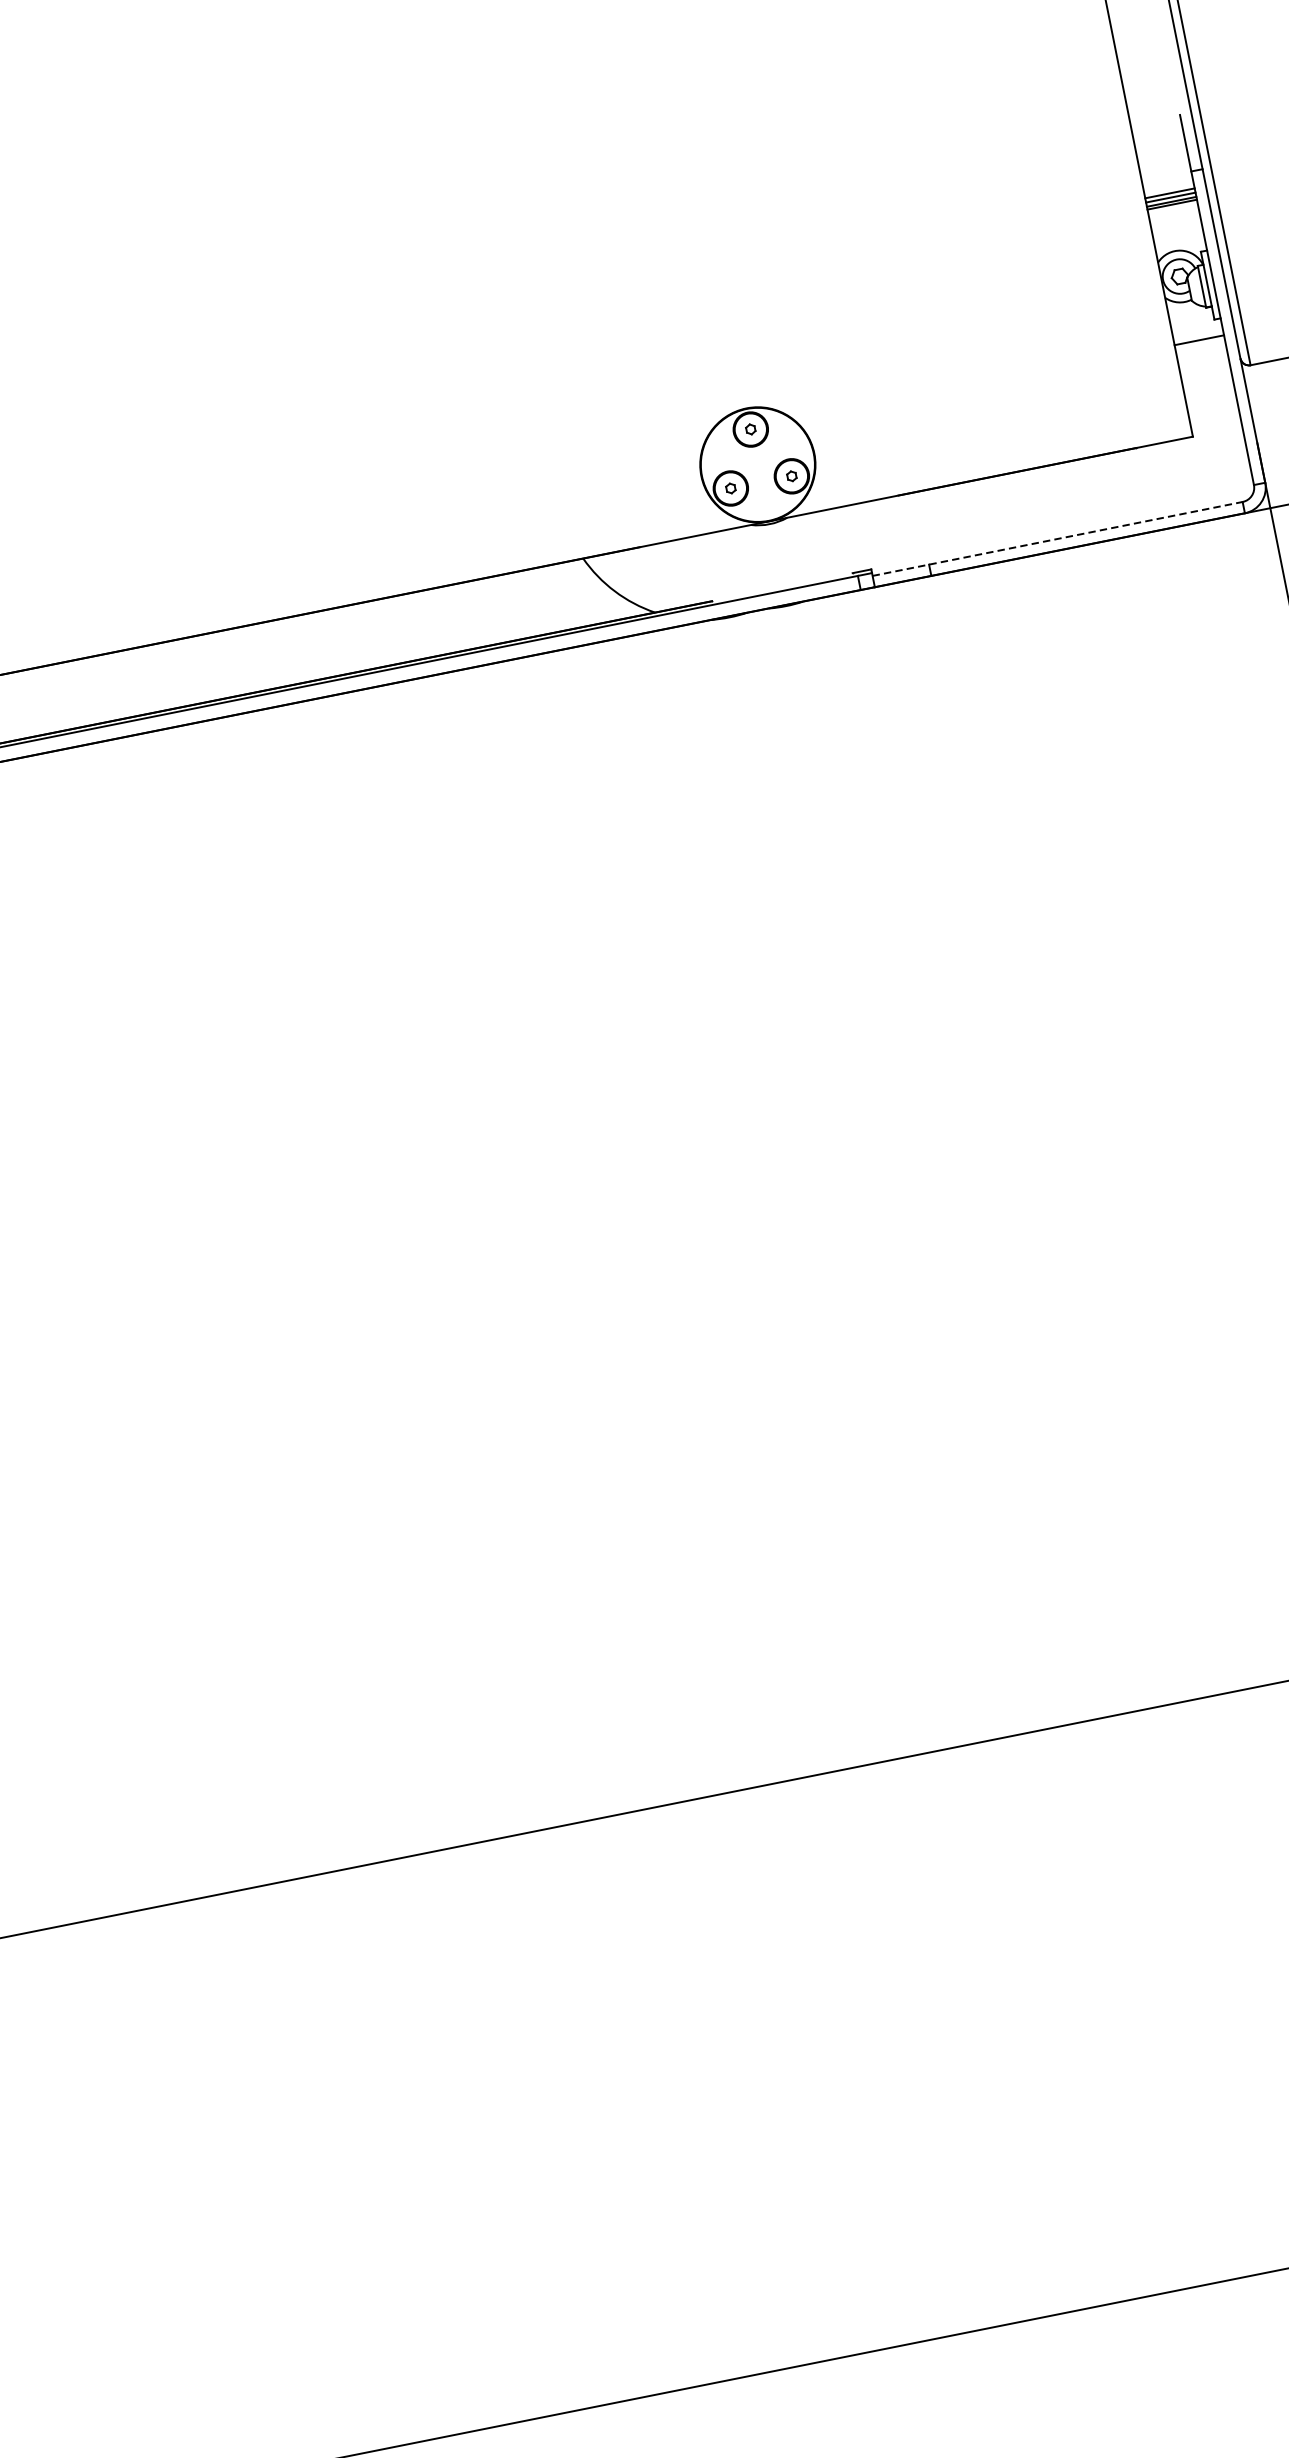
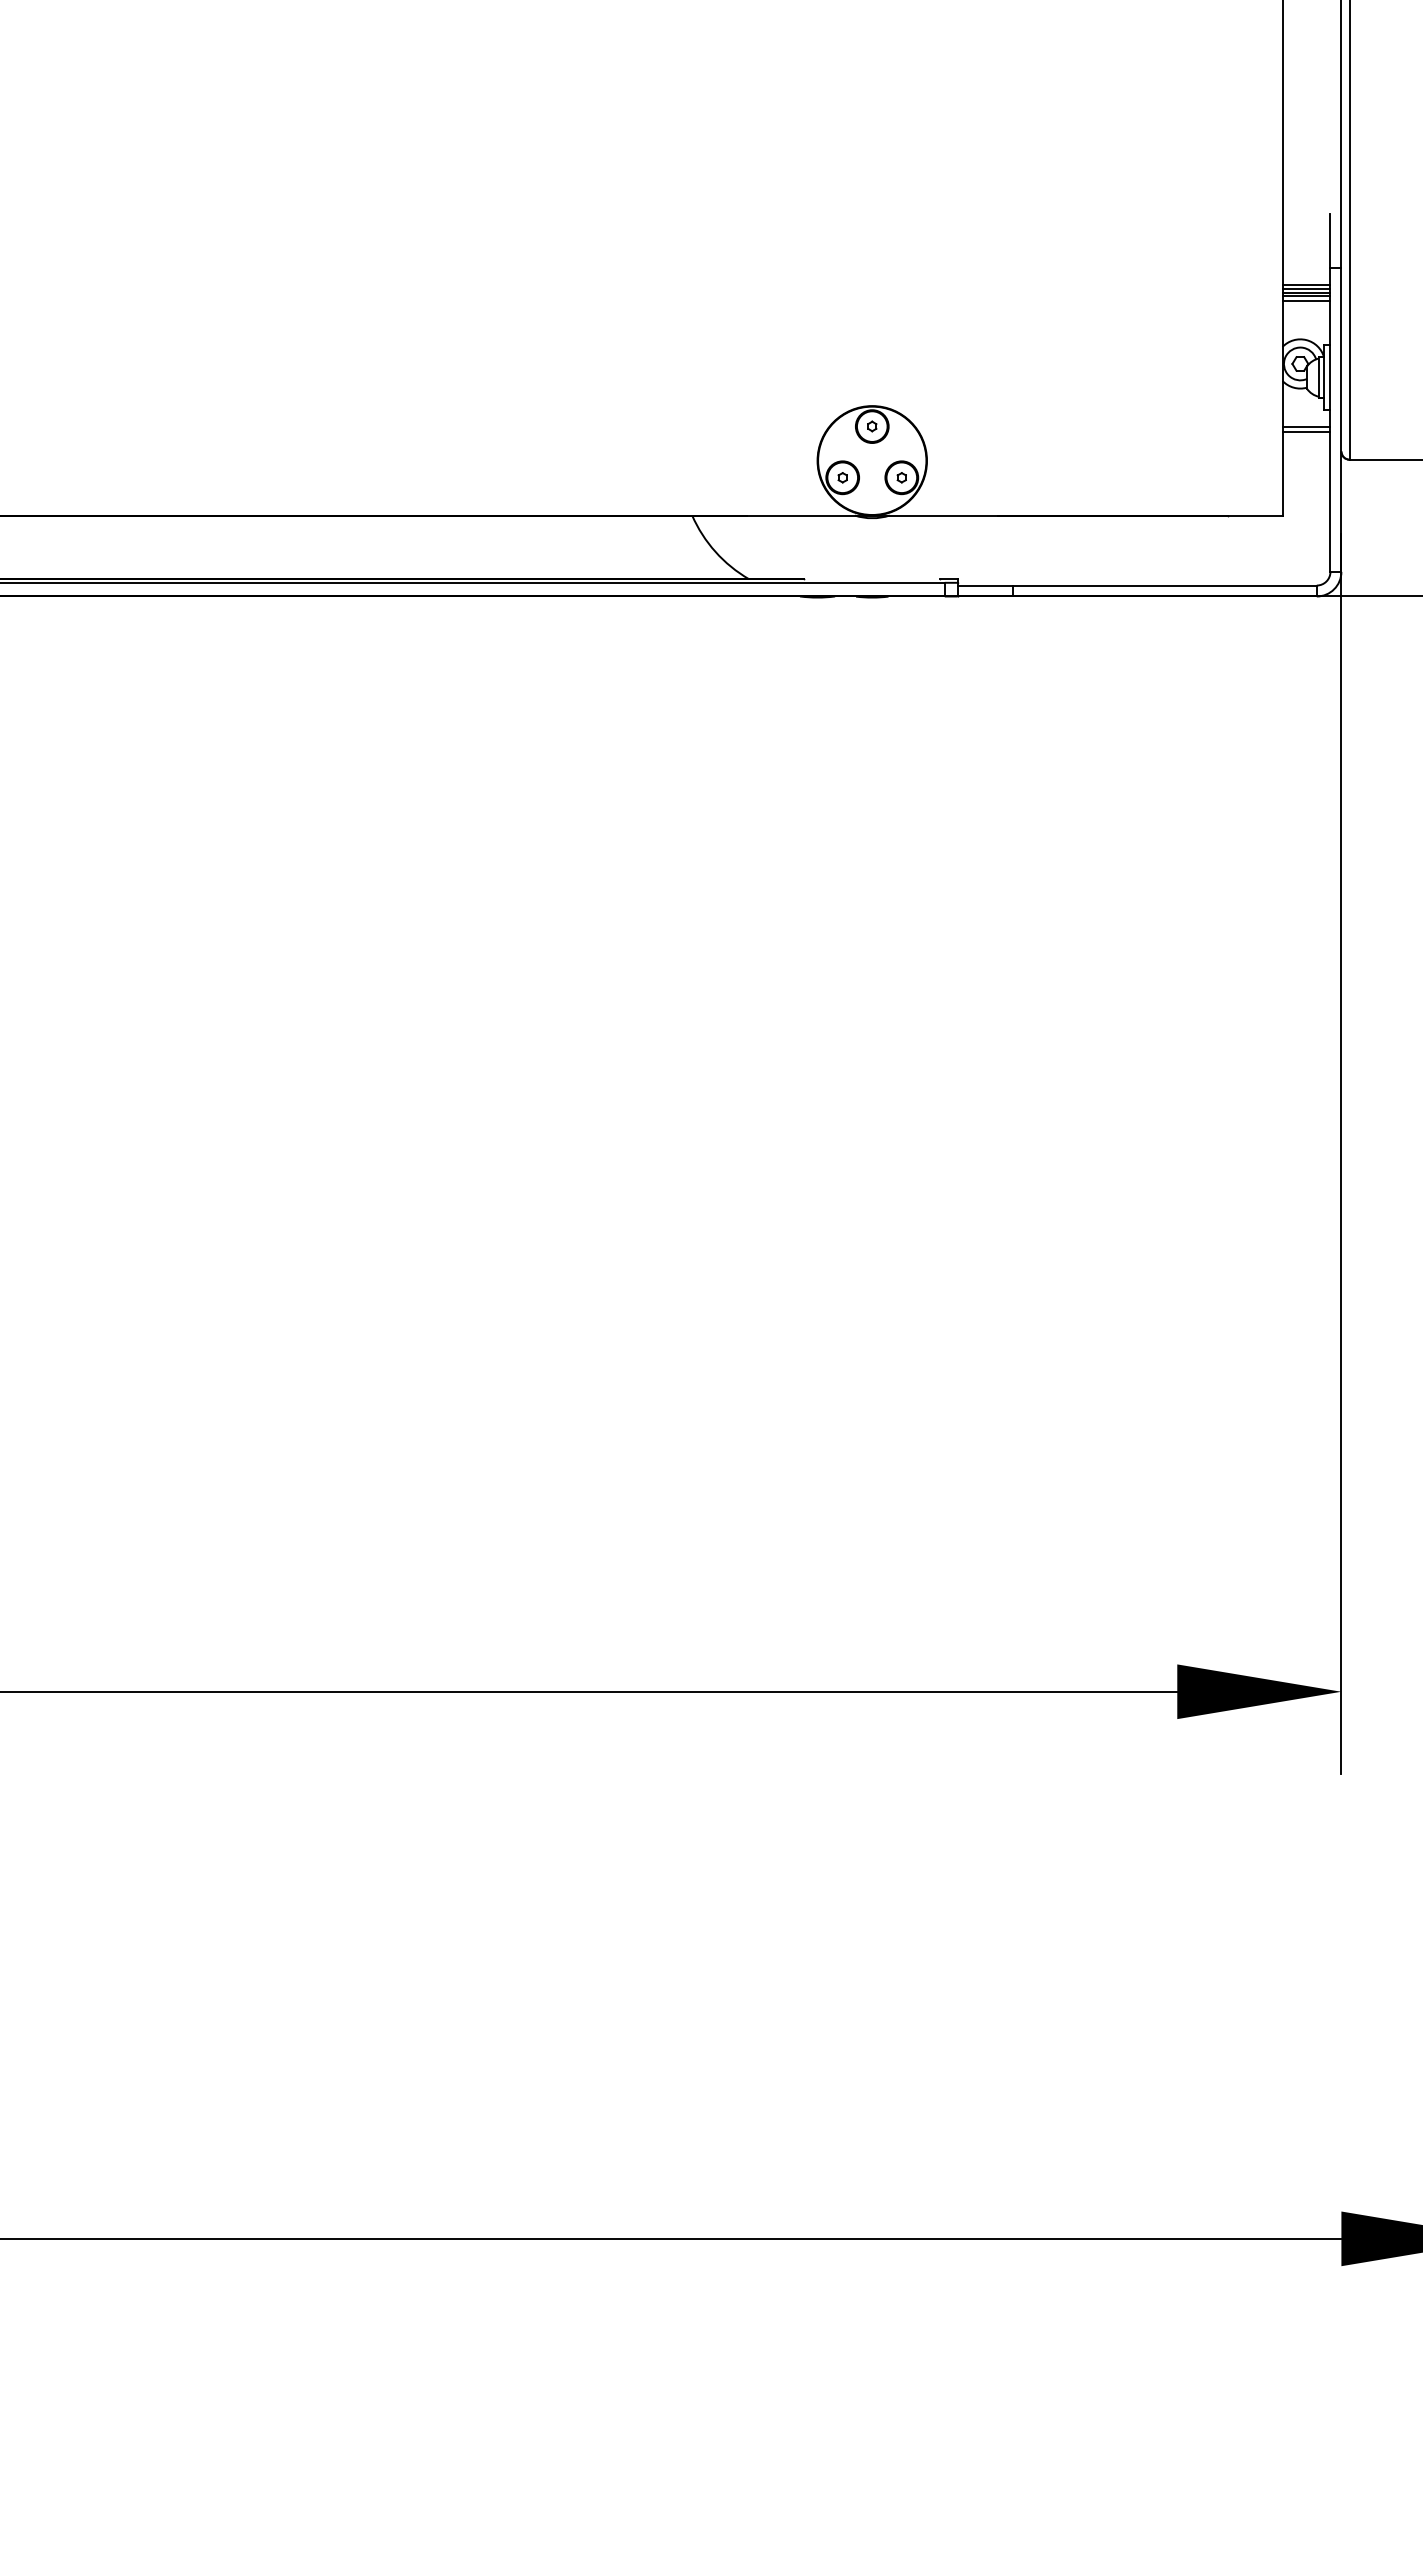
line: (1173, 210) -> (1306, 301), added
line: (1200, 346) -> (1306, 432), added
line: (1058, 538) -> (1138, 585), dashed -> solid

